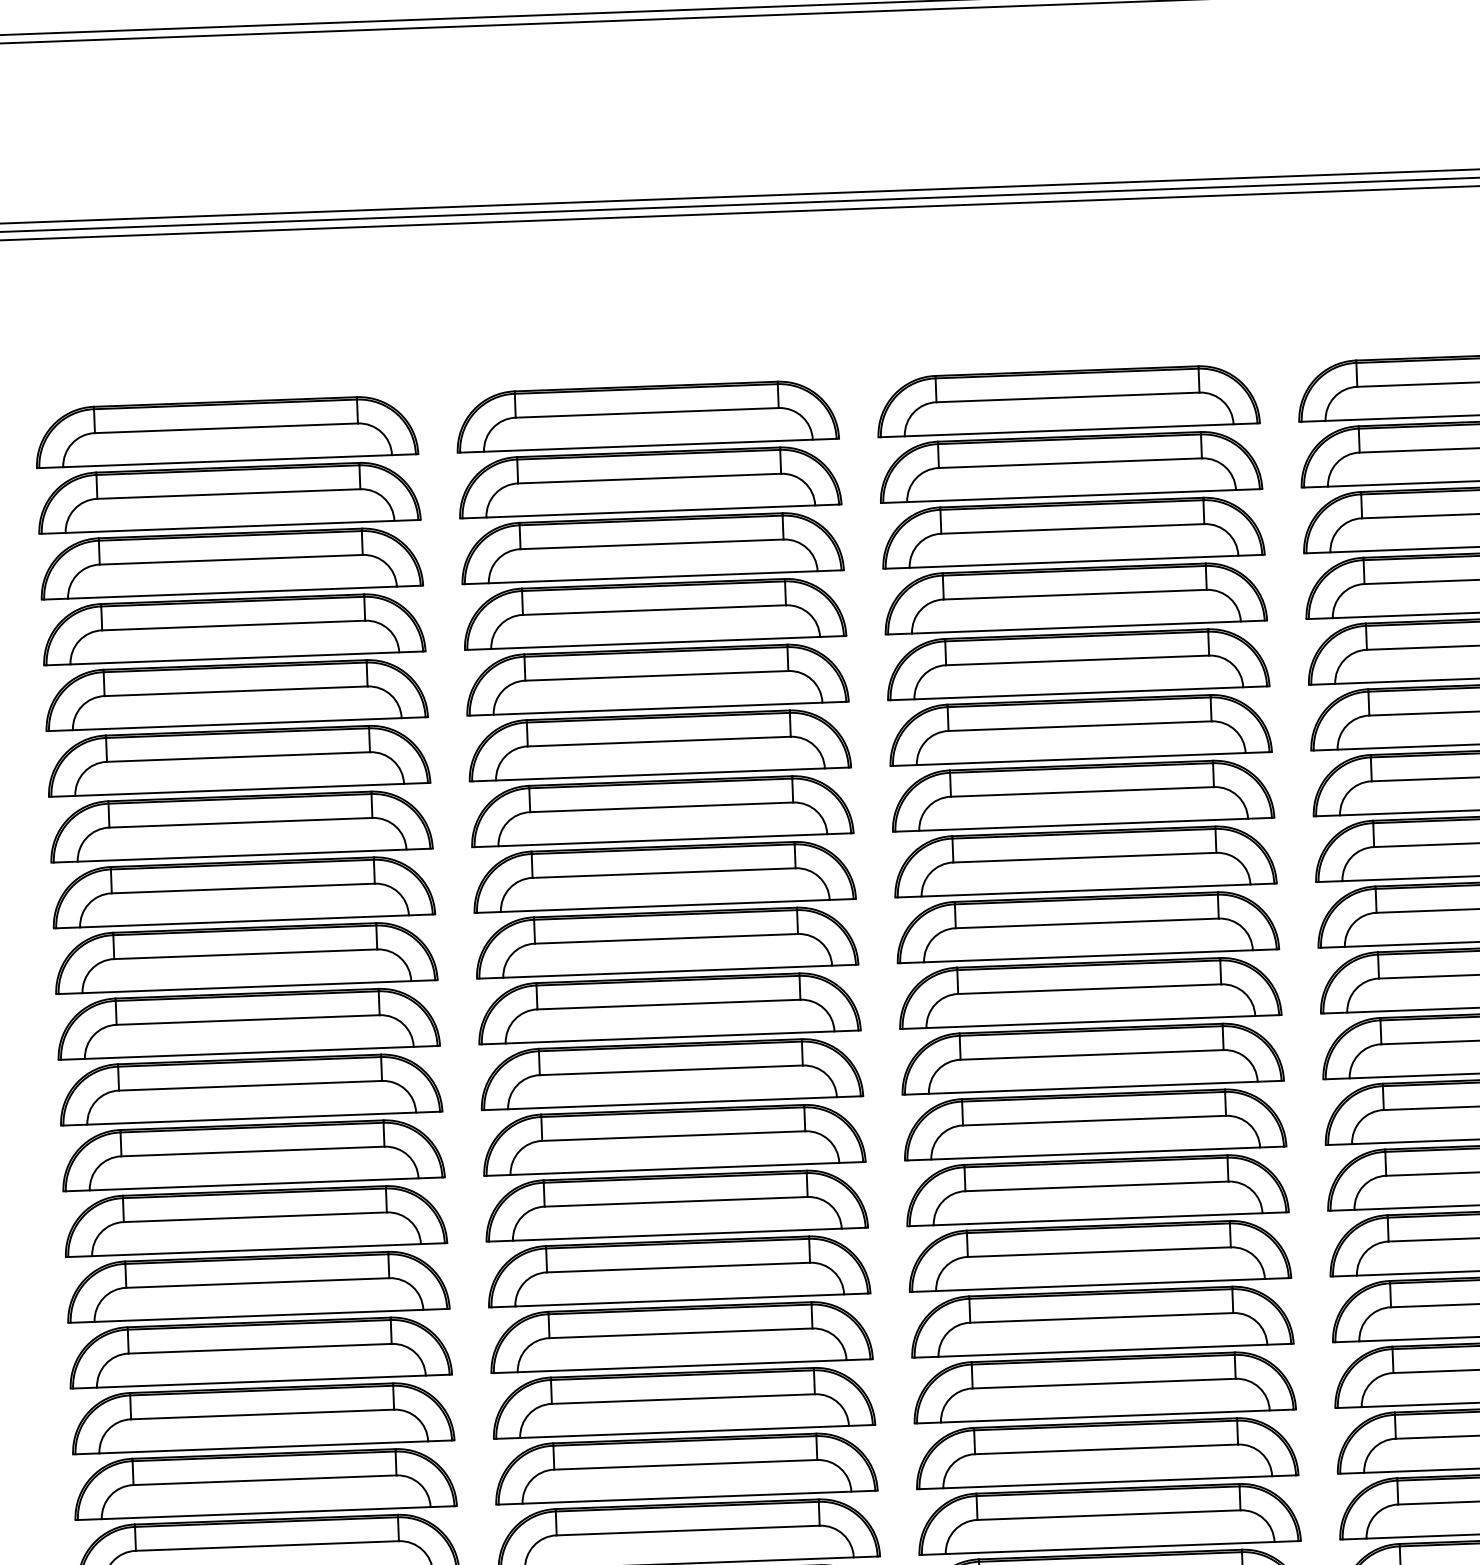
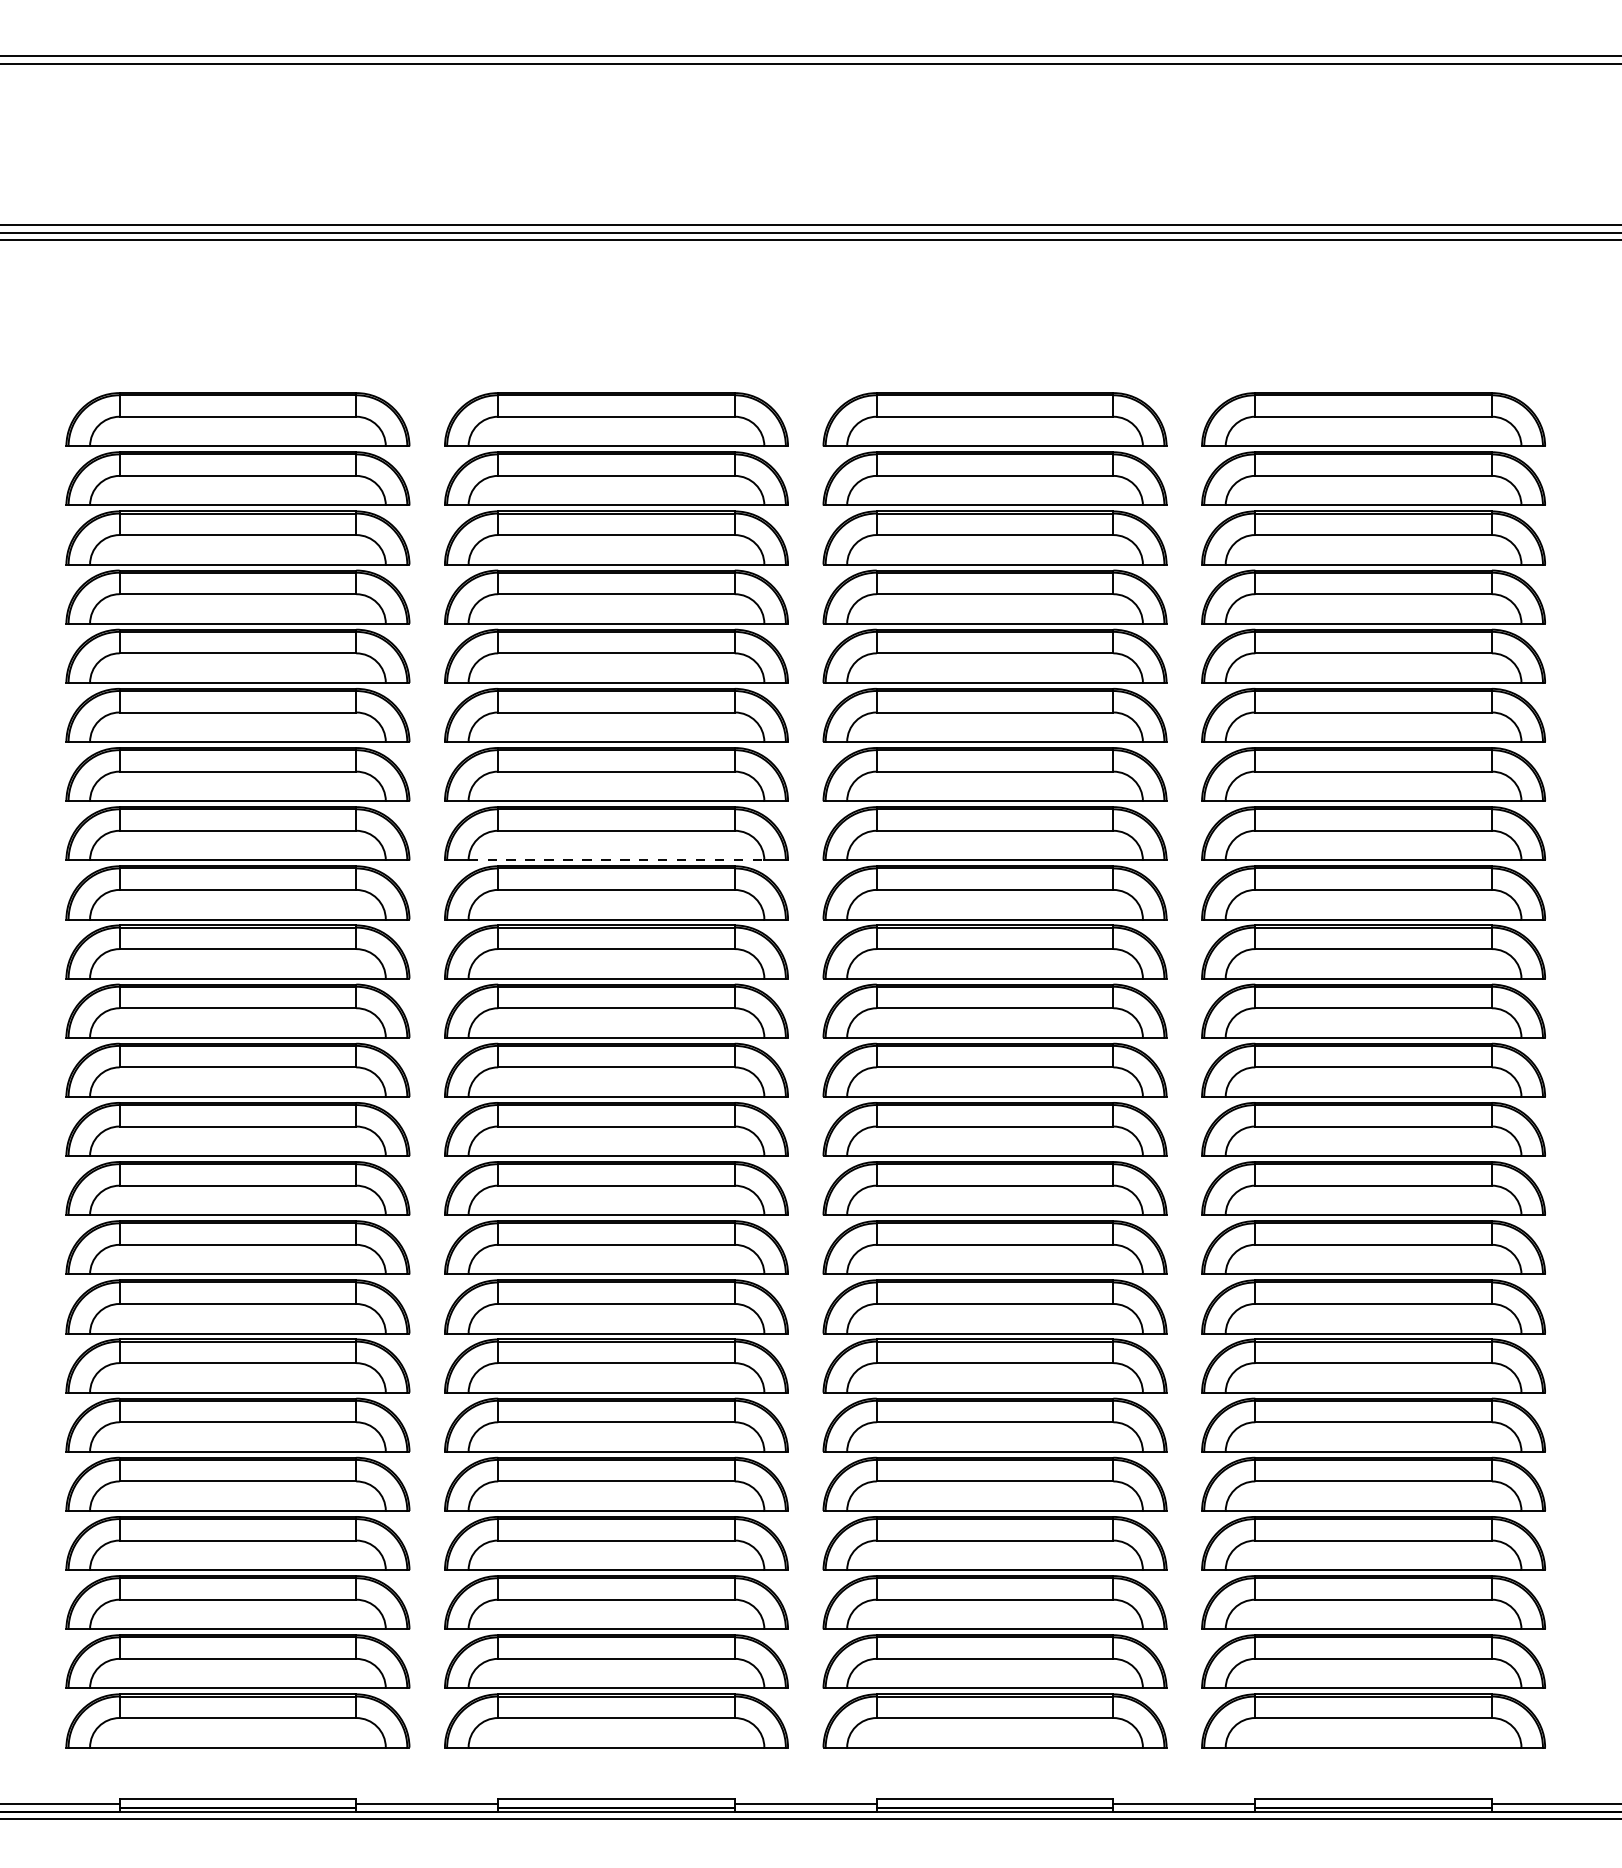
line: (665, 906) -> (616, 860), solid -> dashed

